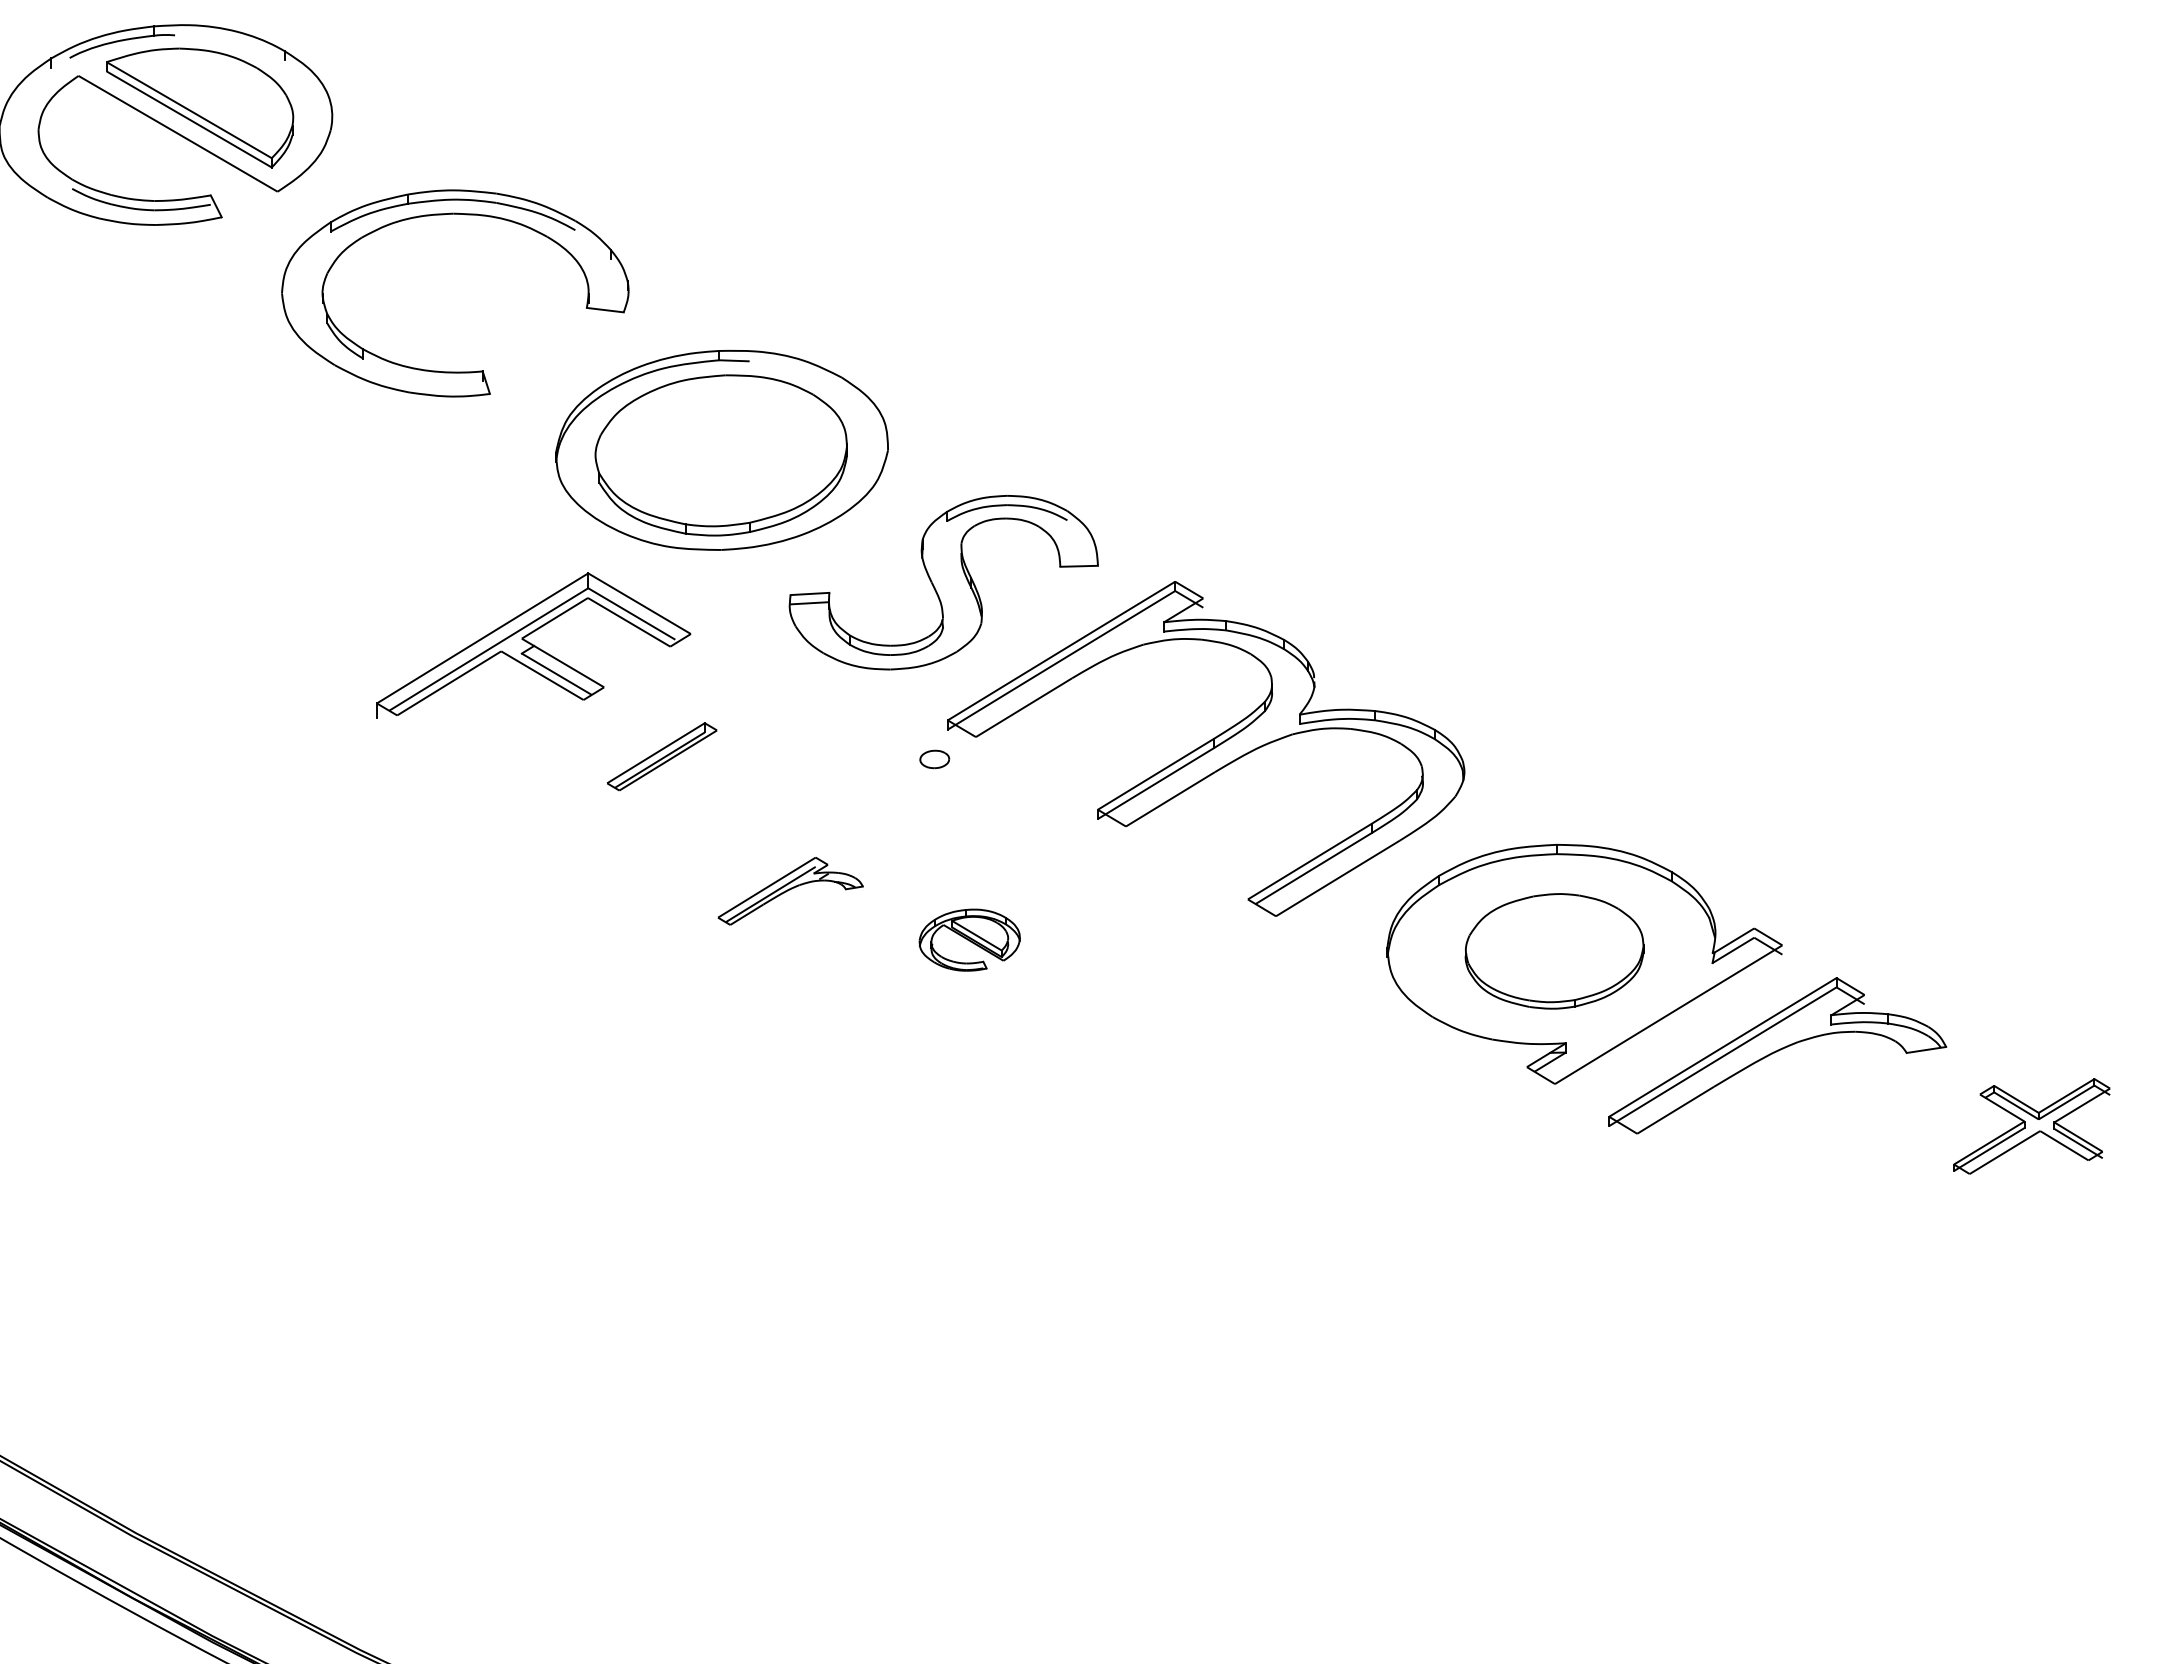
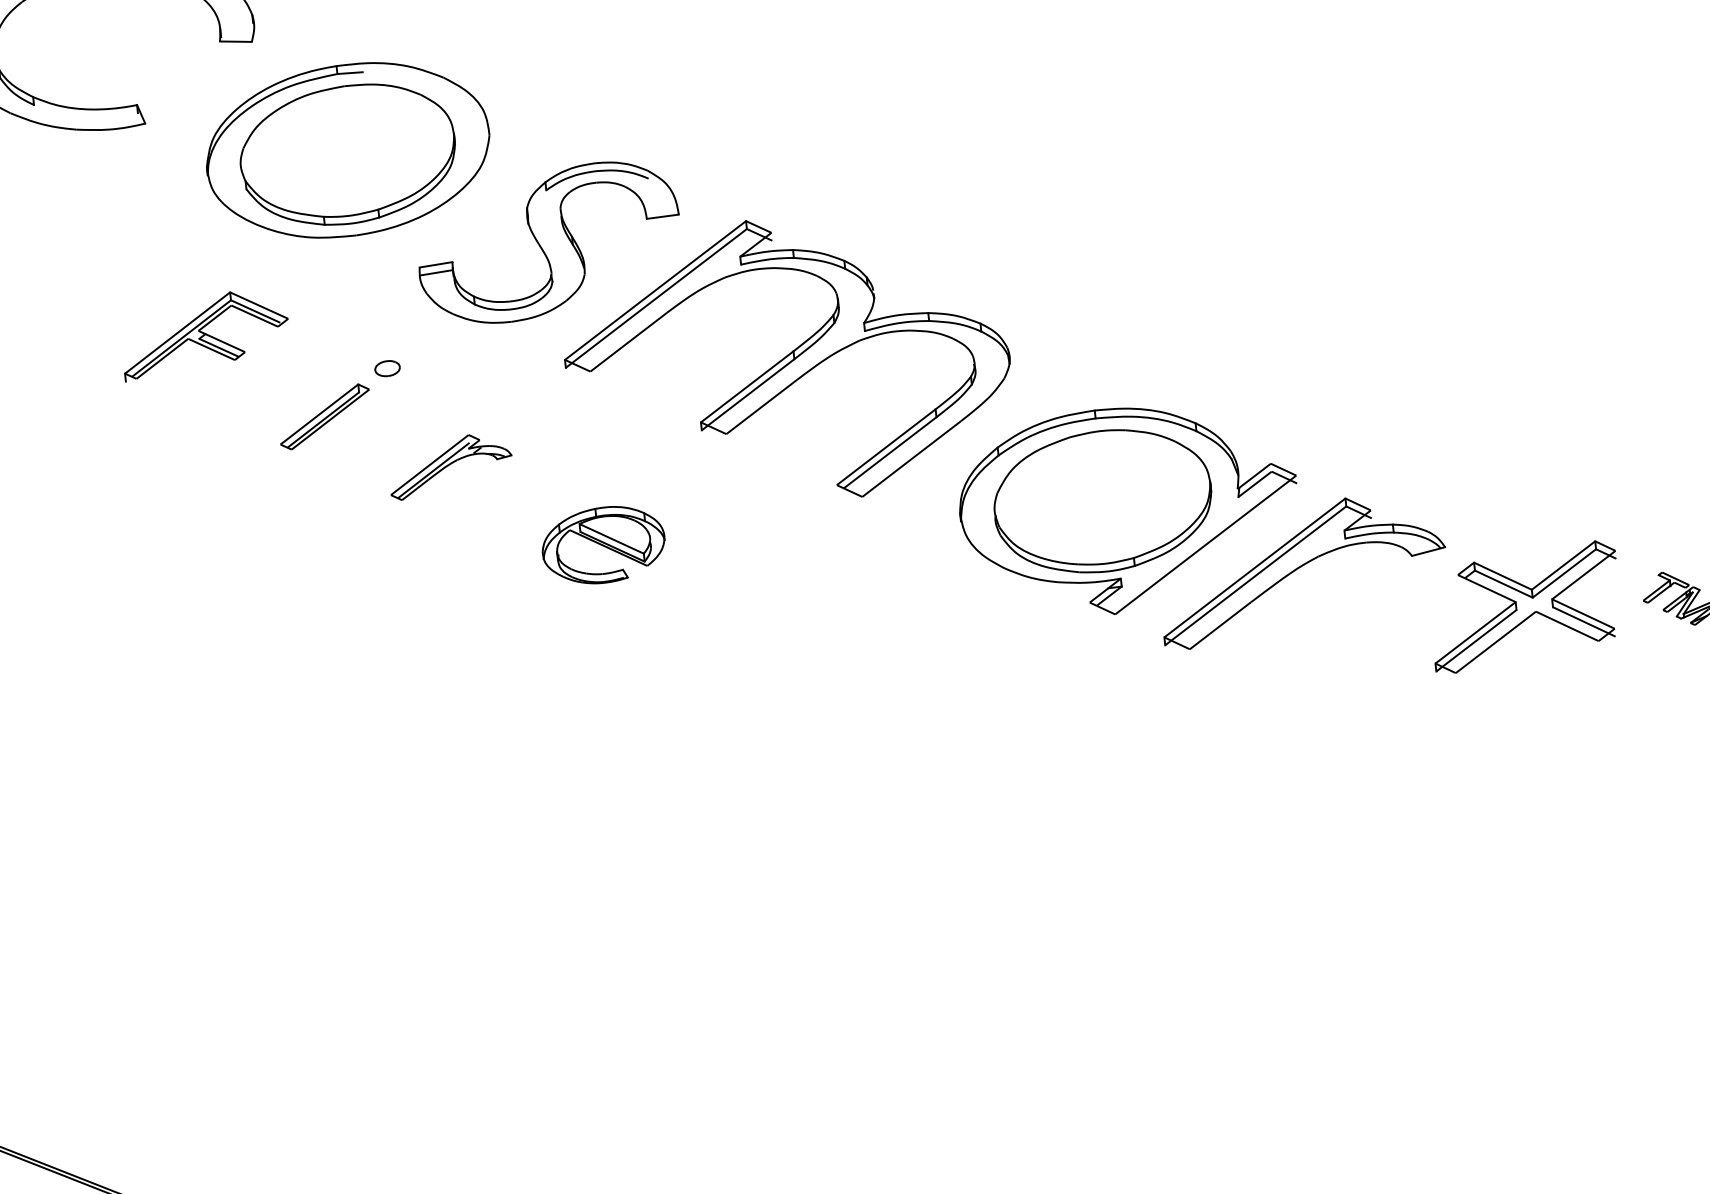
part: (532, 645) -> (204, 333), size x0.62
part: (934, 759) -> (387, 368), moved
part: (790, 891) -> (450, 466), moved
part: (969, 939) -> (603, 544), size x1.43
part: (1554, 951) -> (1102, 501), size x1.43
part: (2031, 1126) -> (1524, 607), size x1.43

